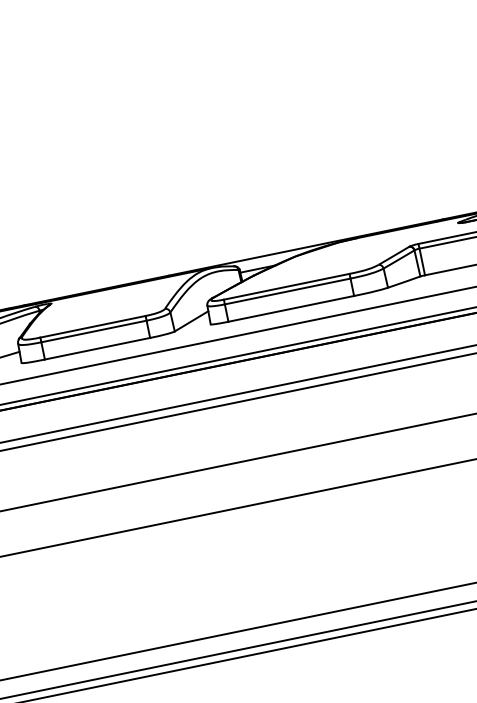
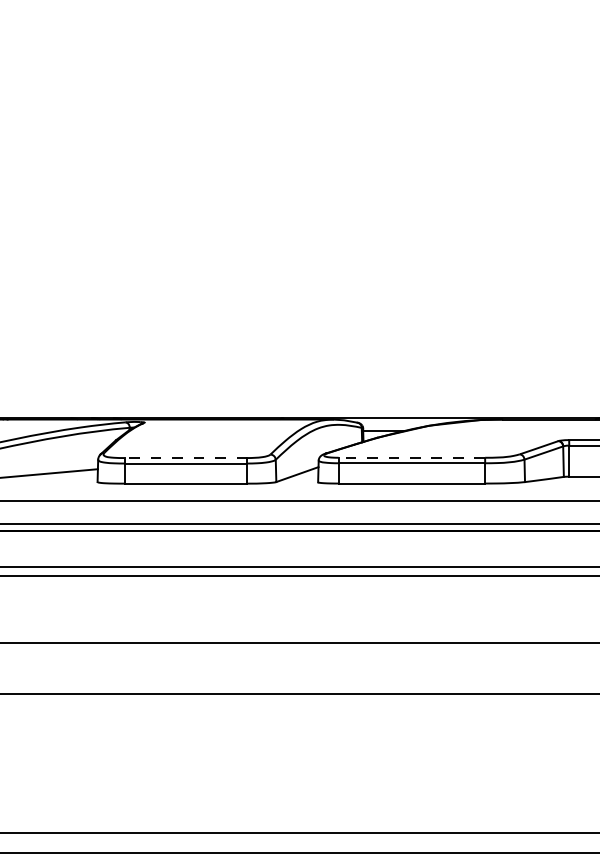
line: (286, 286) -> (411, 457), solid -> dashed
line: (92, 327) -> (185, 458), solid -> dashed

